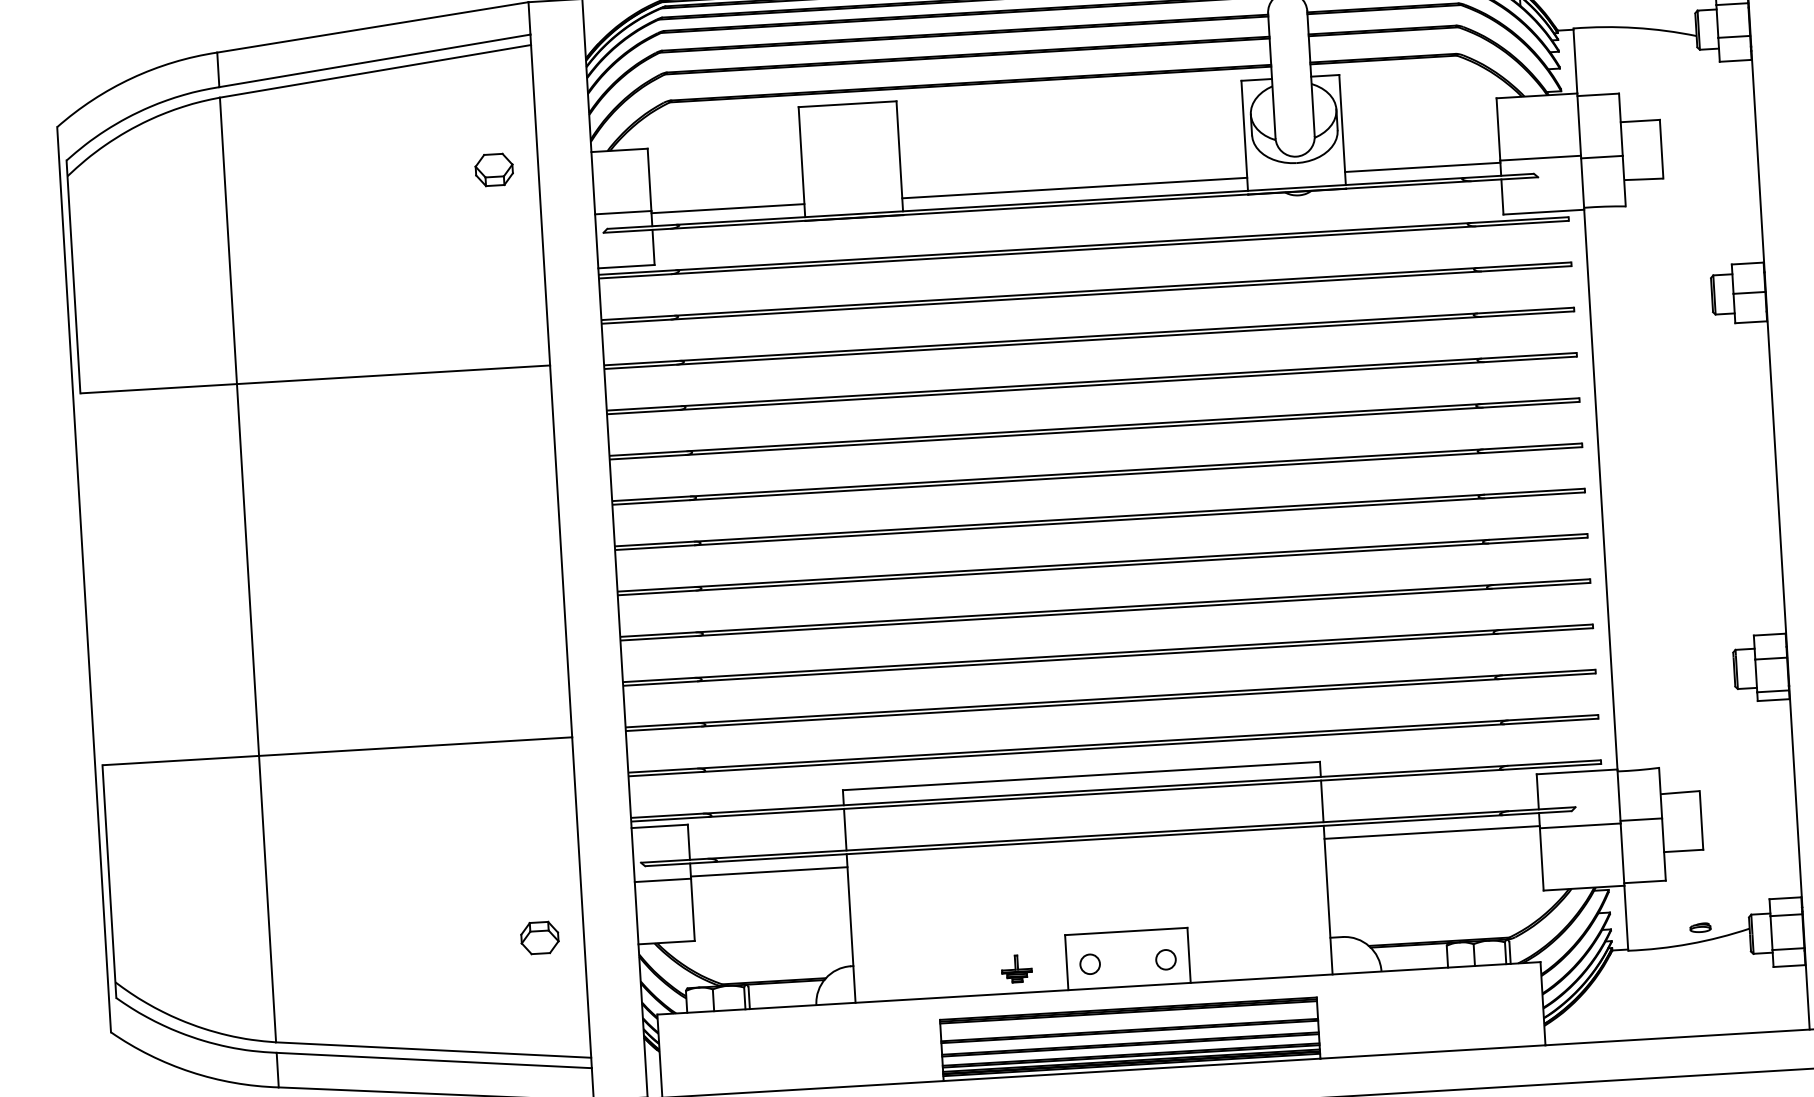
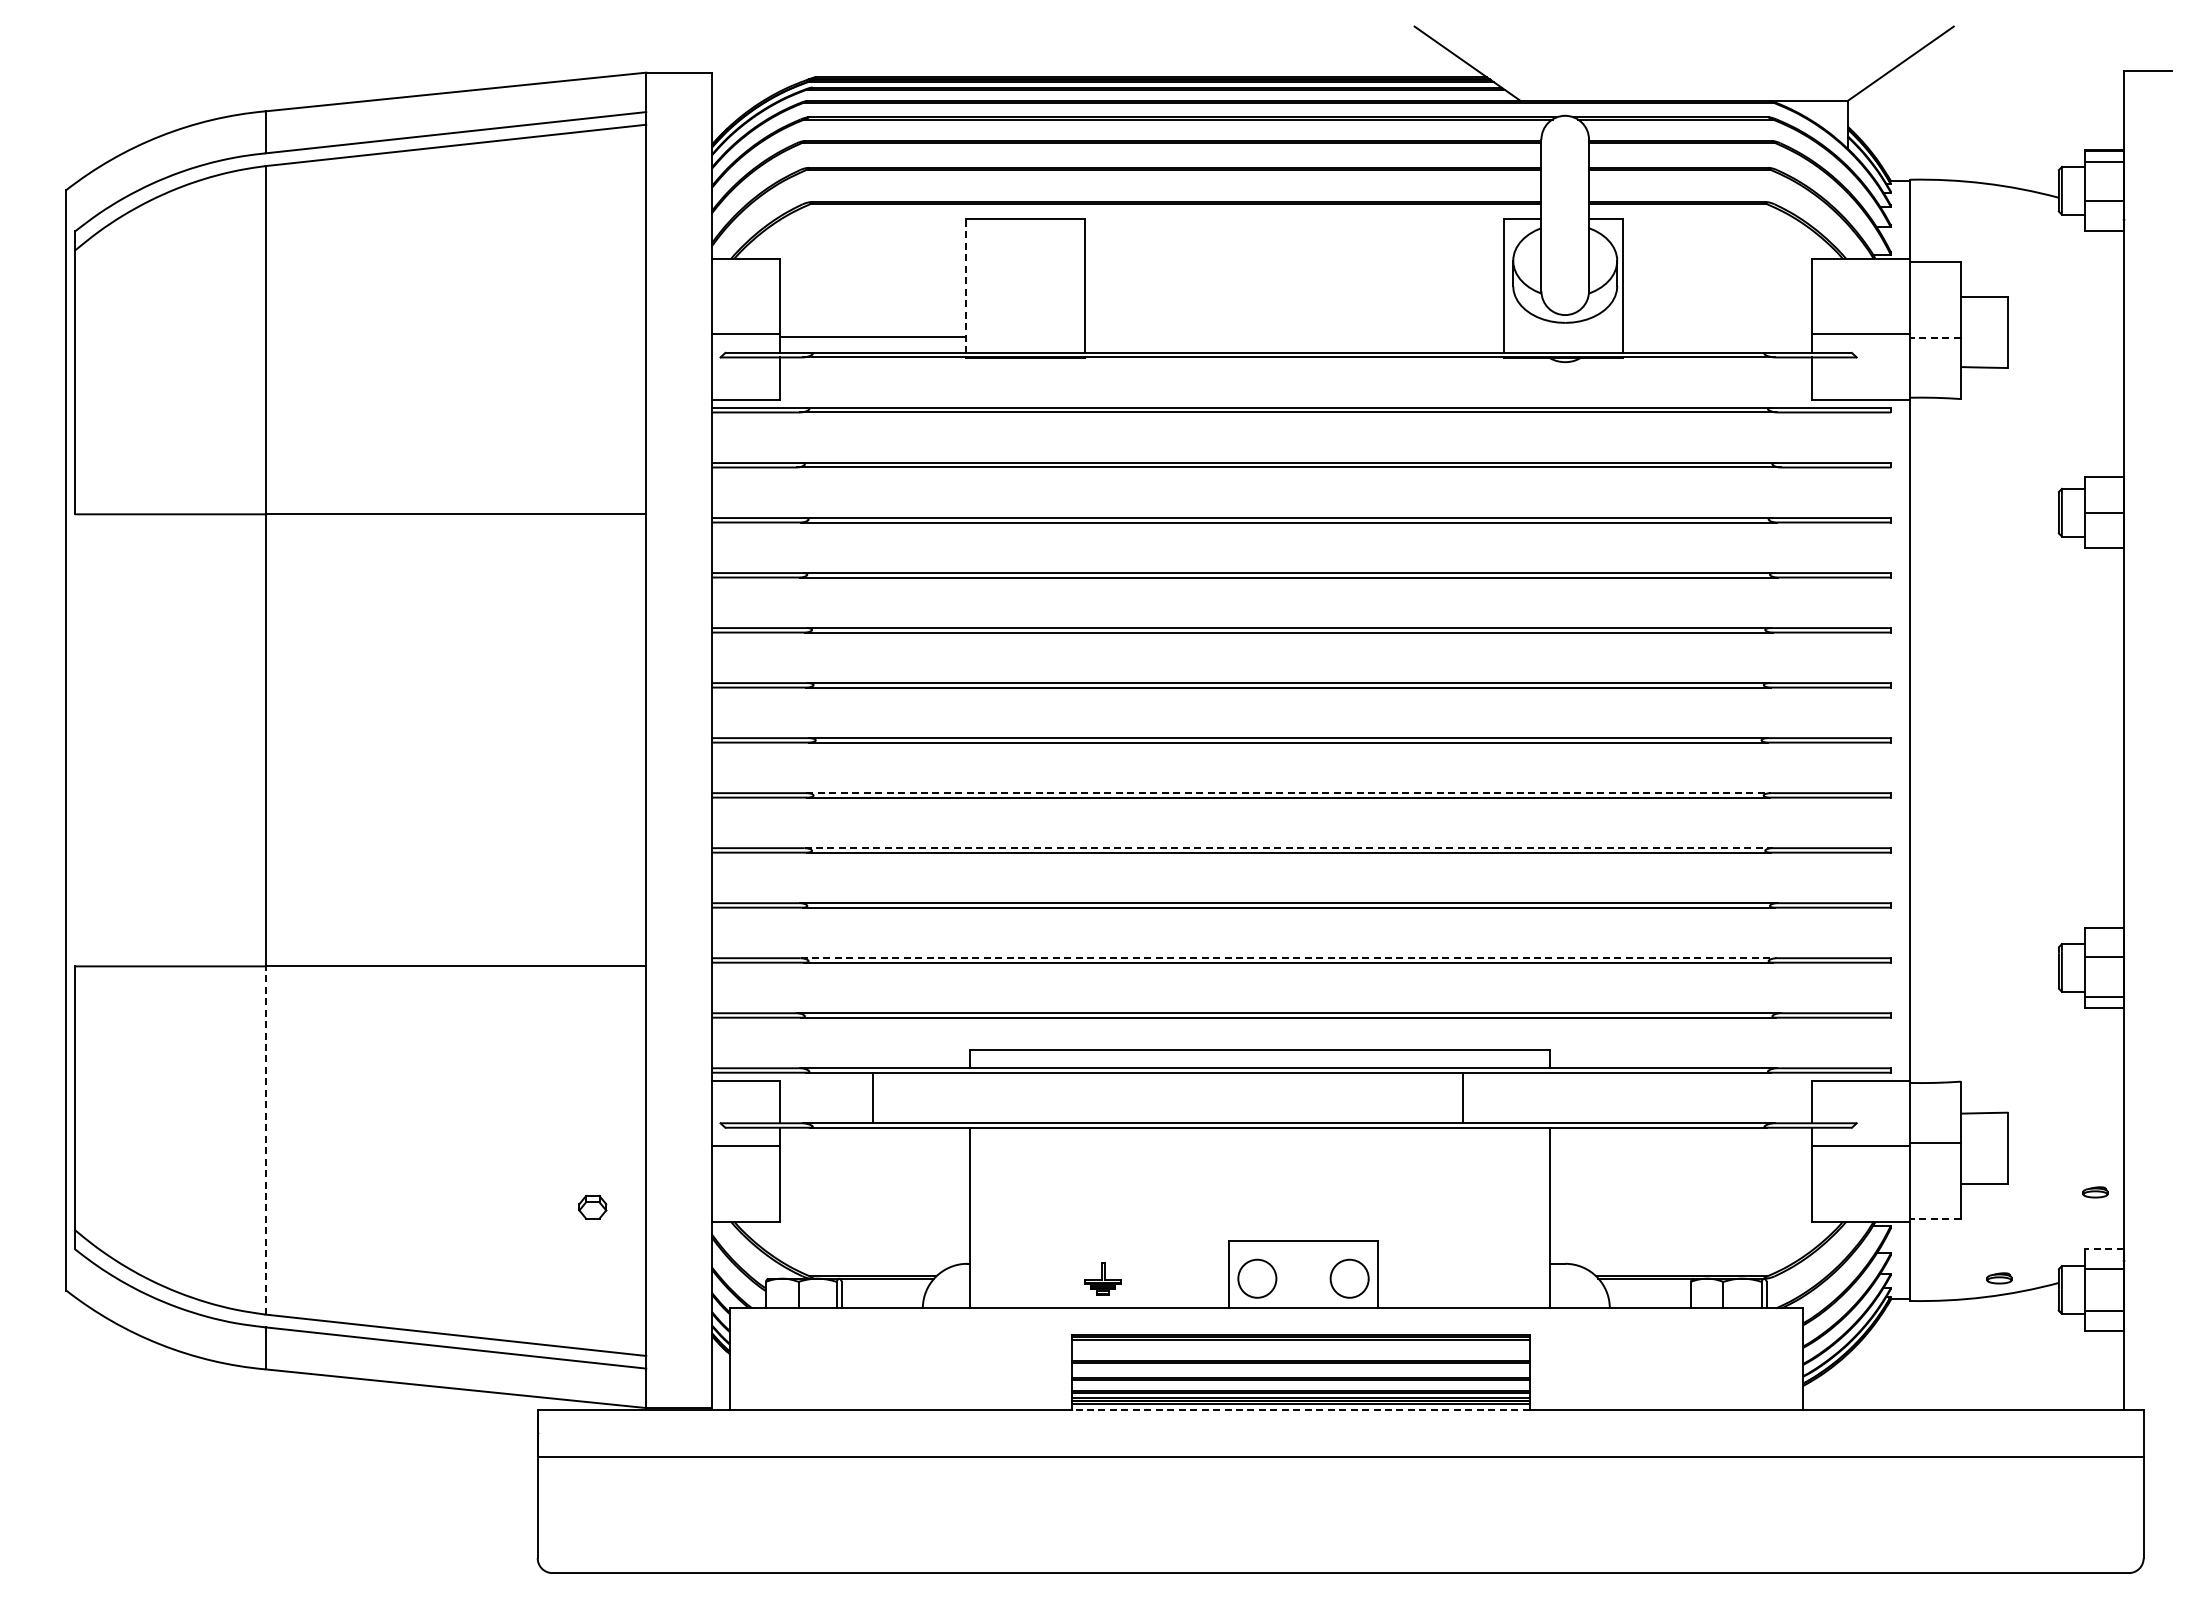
line: (1601, 157) -> (1935, 337), solid -> dashed
line: (801, 162) -> (965, 286), solid -> dashed
line: (1422, 167) -> (1717, 337), removed
part: (494, 170) -> (592, 273), removed
line: (1074, 188) -> (1294, 337), removed
line: (1092, 563) -> (1289, 793), solid -> dashed
line: (1095, 608) -> (1289, 848), solid -> dashed
line: (1100, 699) -> (1289, 958), solid -> dashed
line: (1322, 800) -> (1463, 1097), moved
line: (845, 829) -> (873, 1097), moved
line: (1432, 832) -> (1681, 1143), removed
part: (1775, 852) -> (2095, 1192), added
line: (769, 871) -> (875, 1143), removed
line: (1644, 881) -> (1935, 1218), solid -> dashed
line: (1784, 898) -> (2103, 1248), solid -> dashed
line: (267, 899) -> (265, 1140), solid -> dashed
part: (539, 938) -> (592, 1207), size x0.6
circle: (1165, 959) -> (1349, 1278), size x1.6
circle: (1090, 964) -> (1257, 1278), size x1.6
part: (1016, 968) -> (1102, 1278), moved
line: (1132, 1069) -> (1300, 1409), solid -> dashed

